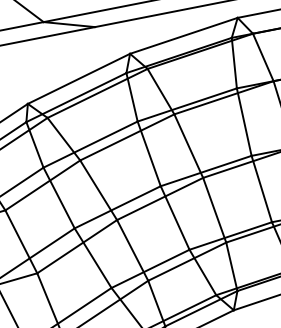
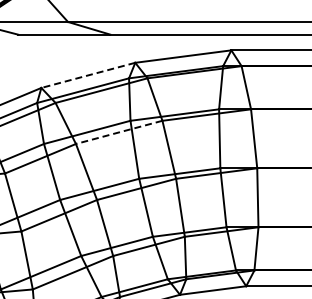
line: (79, 78) -> (88, 75), solid -> dashed
line: (127, 137) -> (119, 132), solid -> dashed

